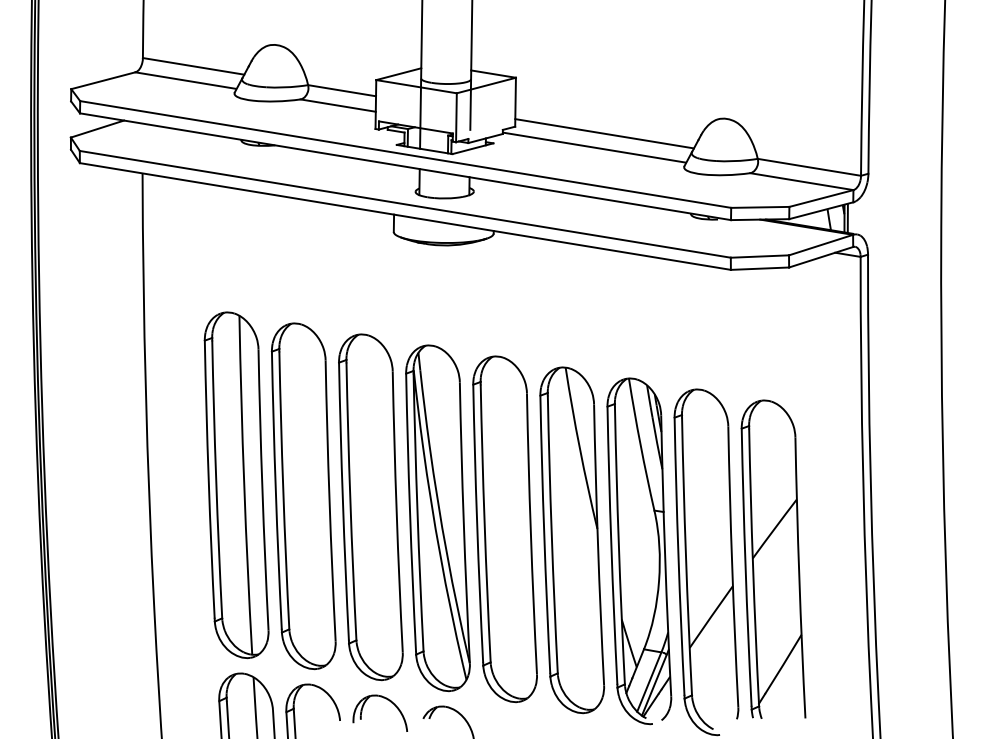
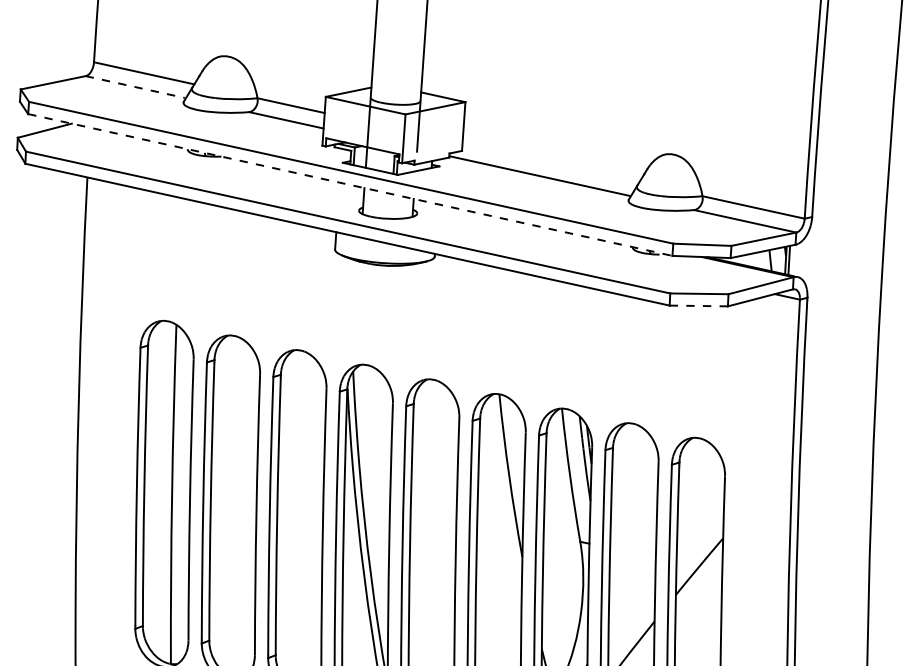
line: (185, 80) -> (135, 86), solid -> dashed
line: (604, 133) -> (550, 162), removed
line: (405, 166) -> (350, 184), solid -> dashed
line: (759, 268) -> (698, 305), solid -> dashed

